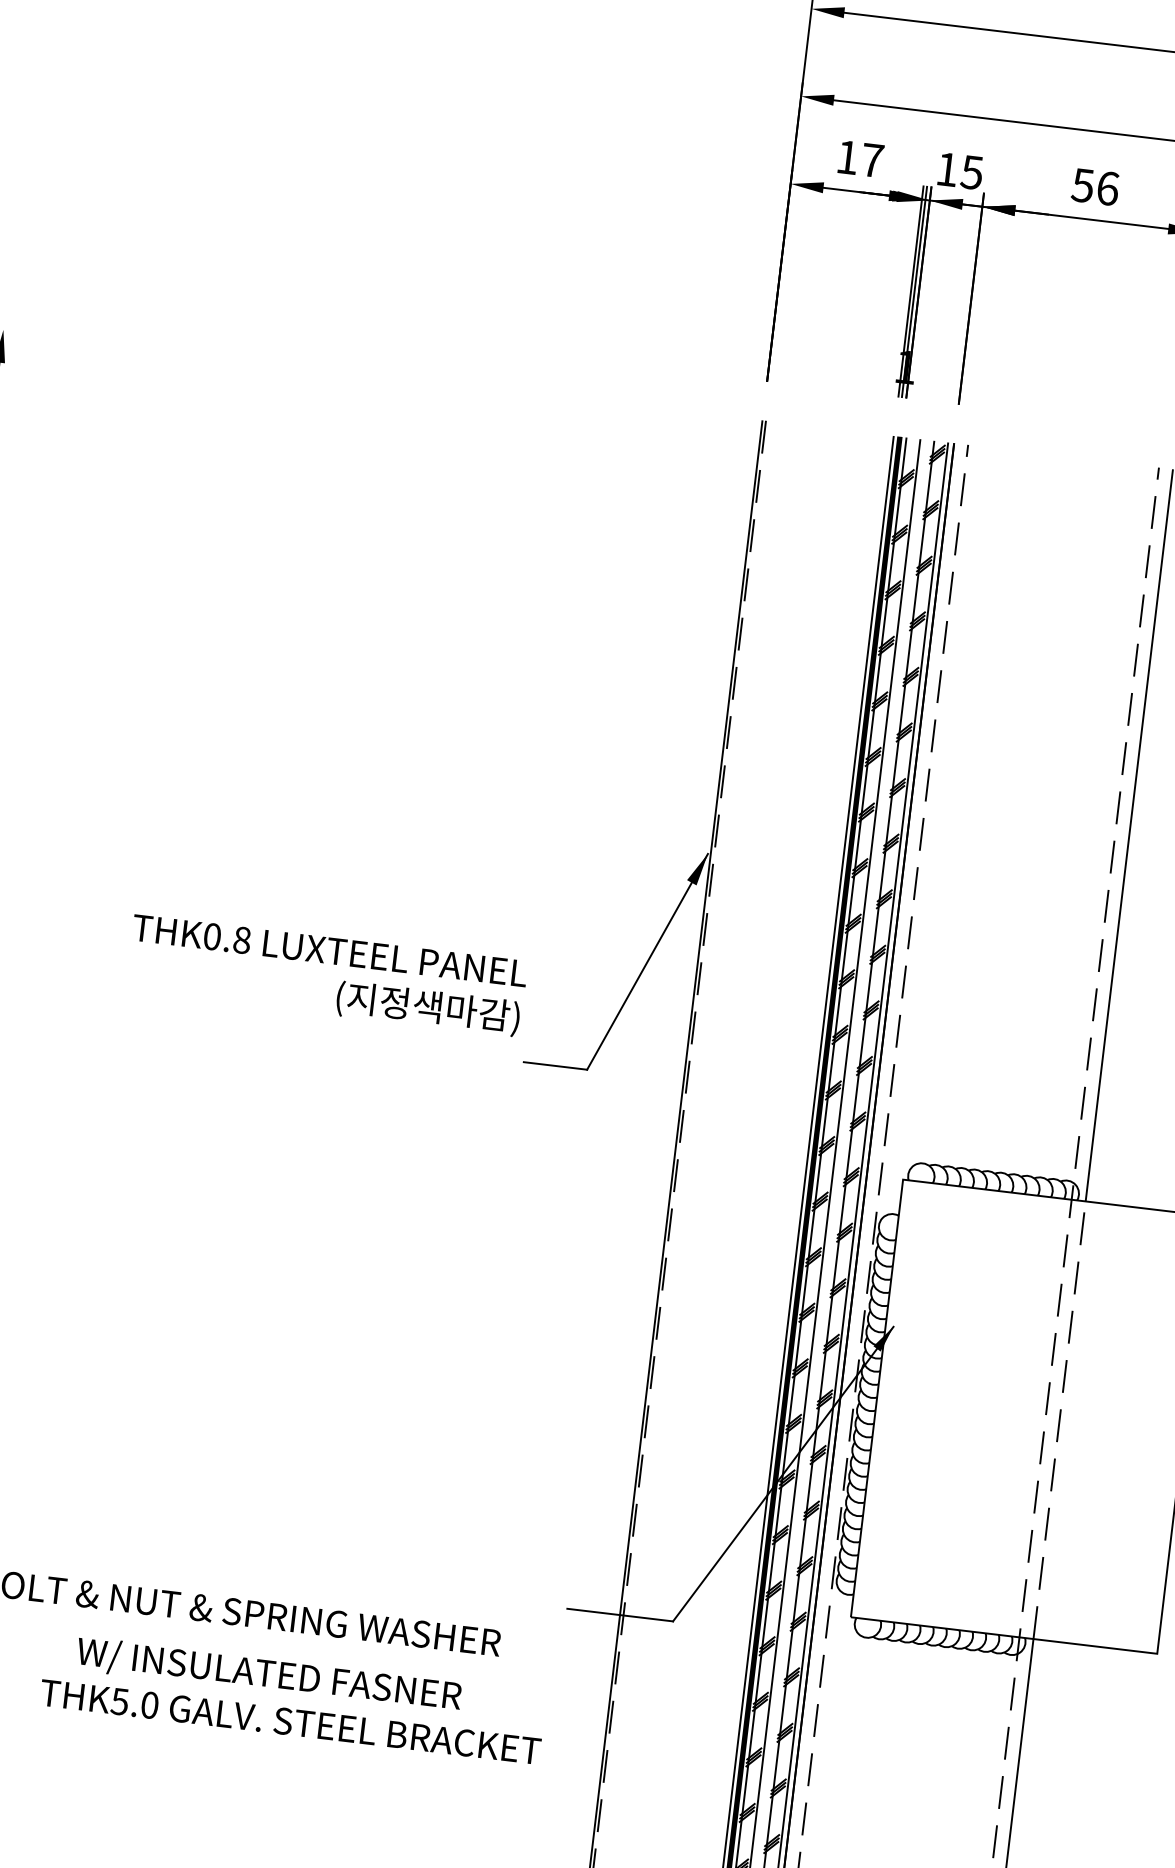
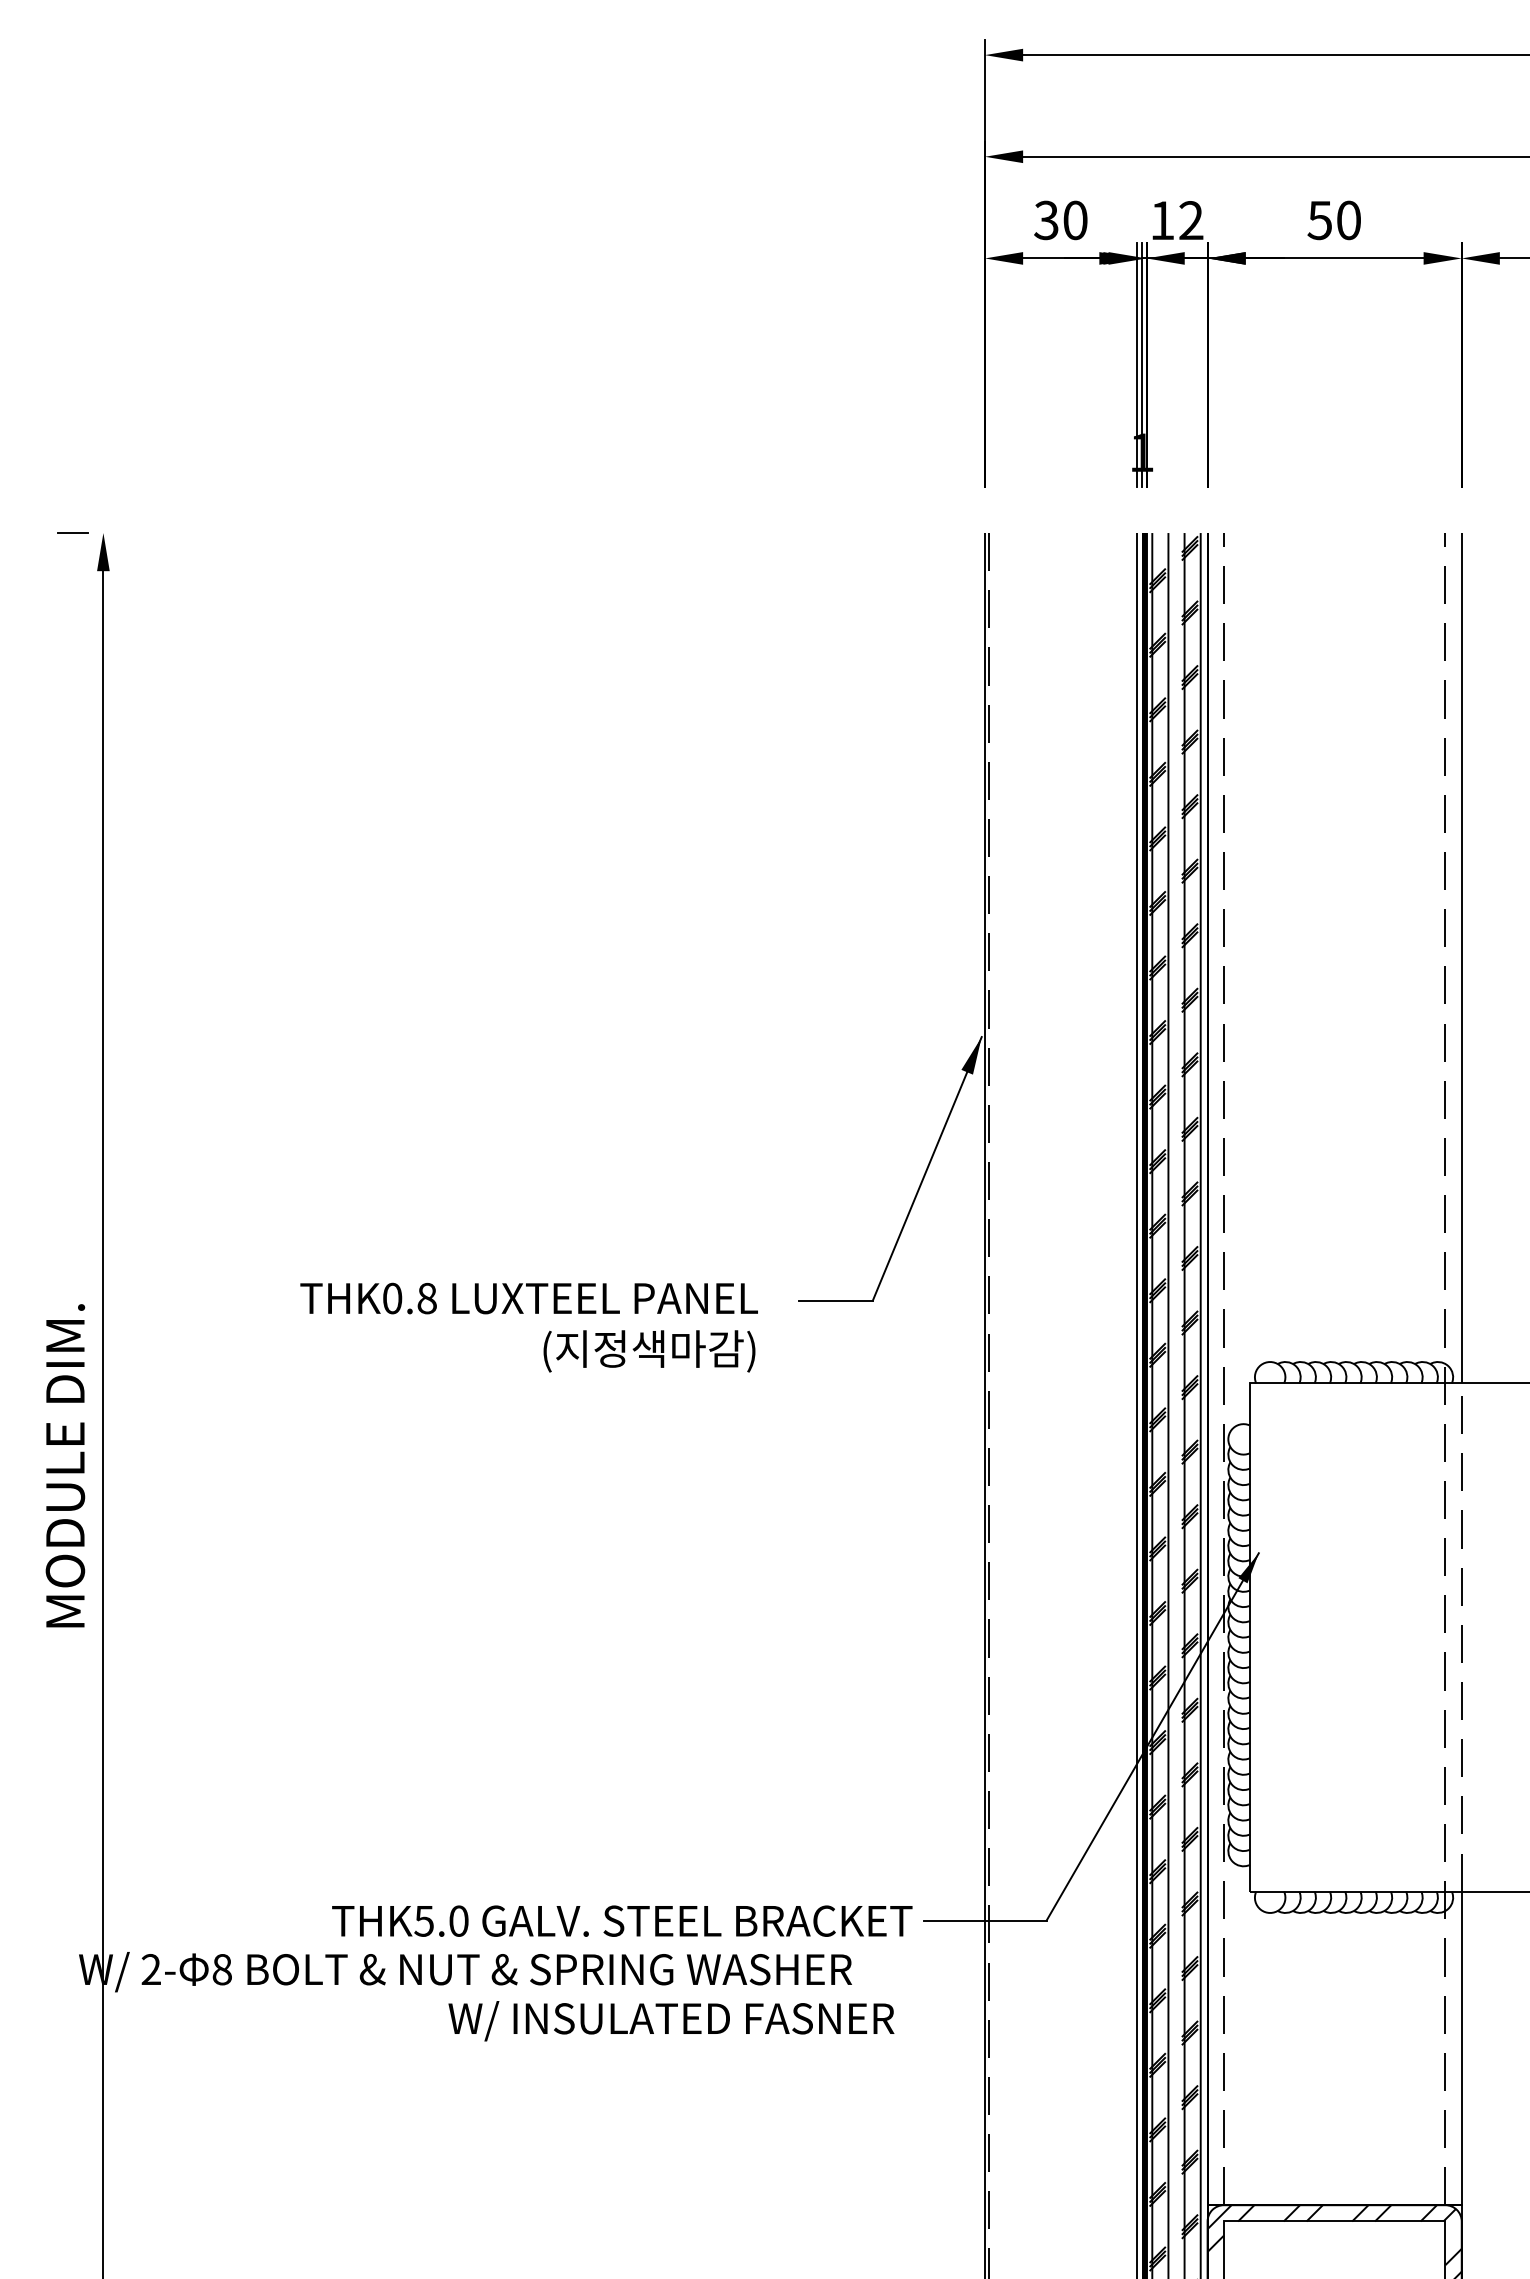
text: (859, 159) -> (1060, 220), 17 -> 30
text: (971, 172) -> (1190, 220), 15 -> 12
text: (1108, 188) -> (1349, 220), 56 -> 50
text: (326, 975) -> (528, 1327), moved
text: (269, 1676) -> (671, 2021), moved
text: (290, 1721) -> (622, 1920), moved

